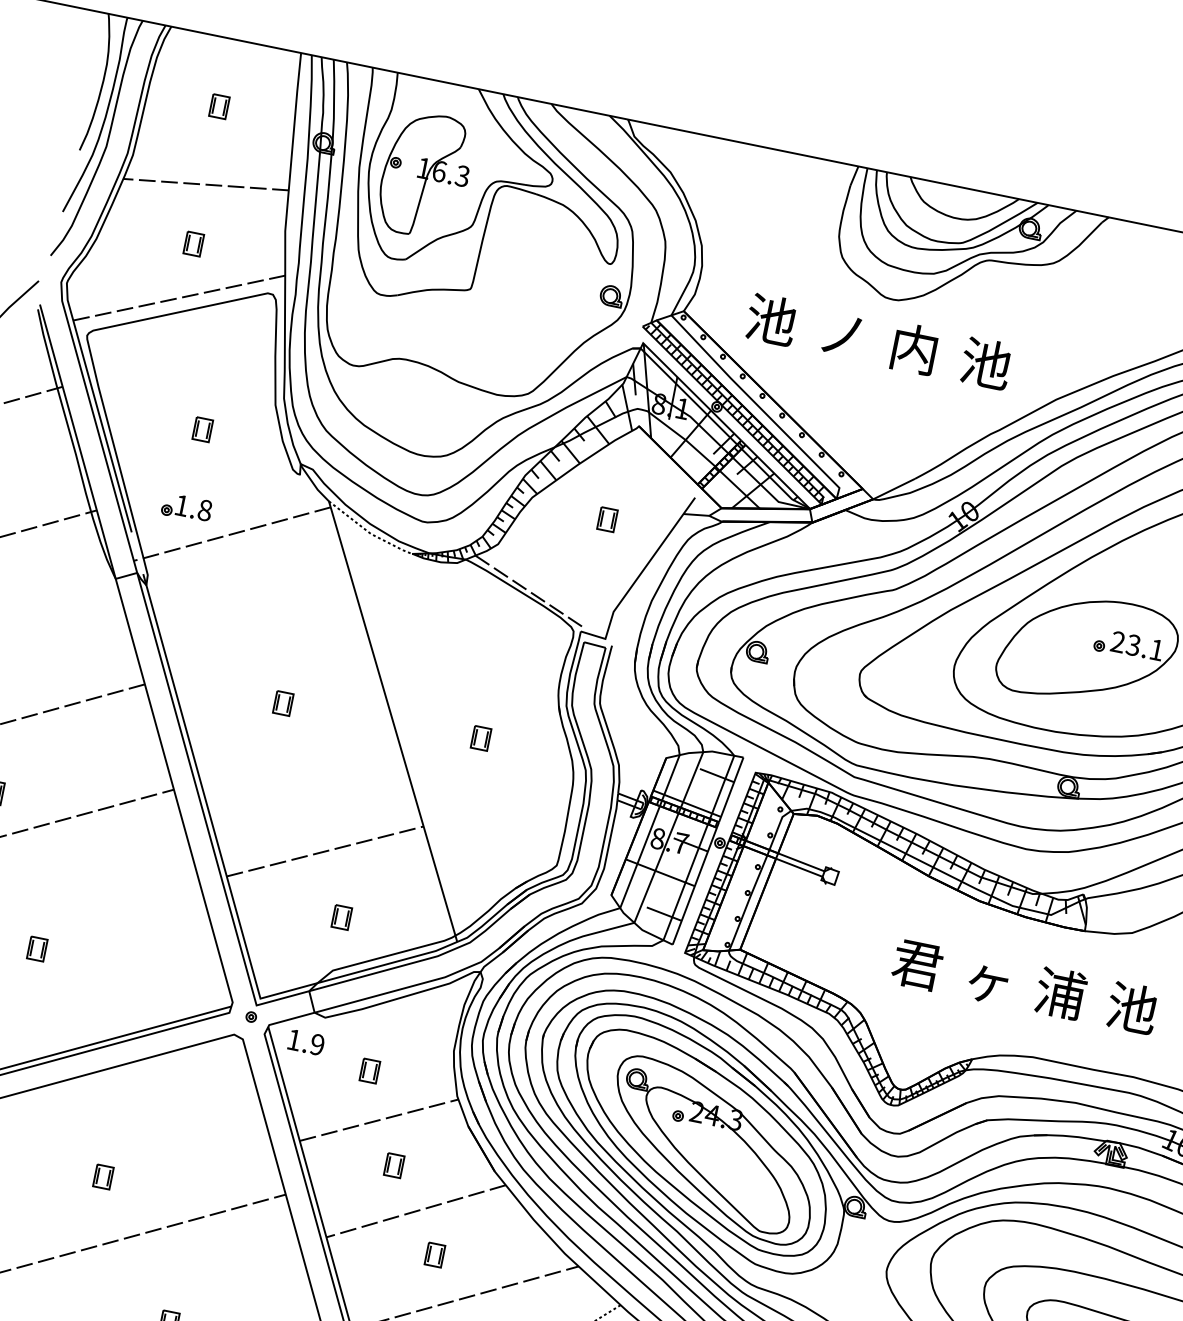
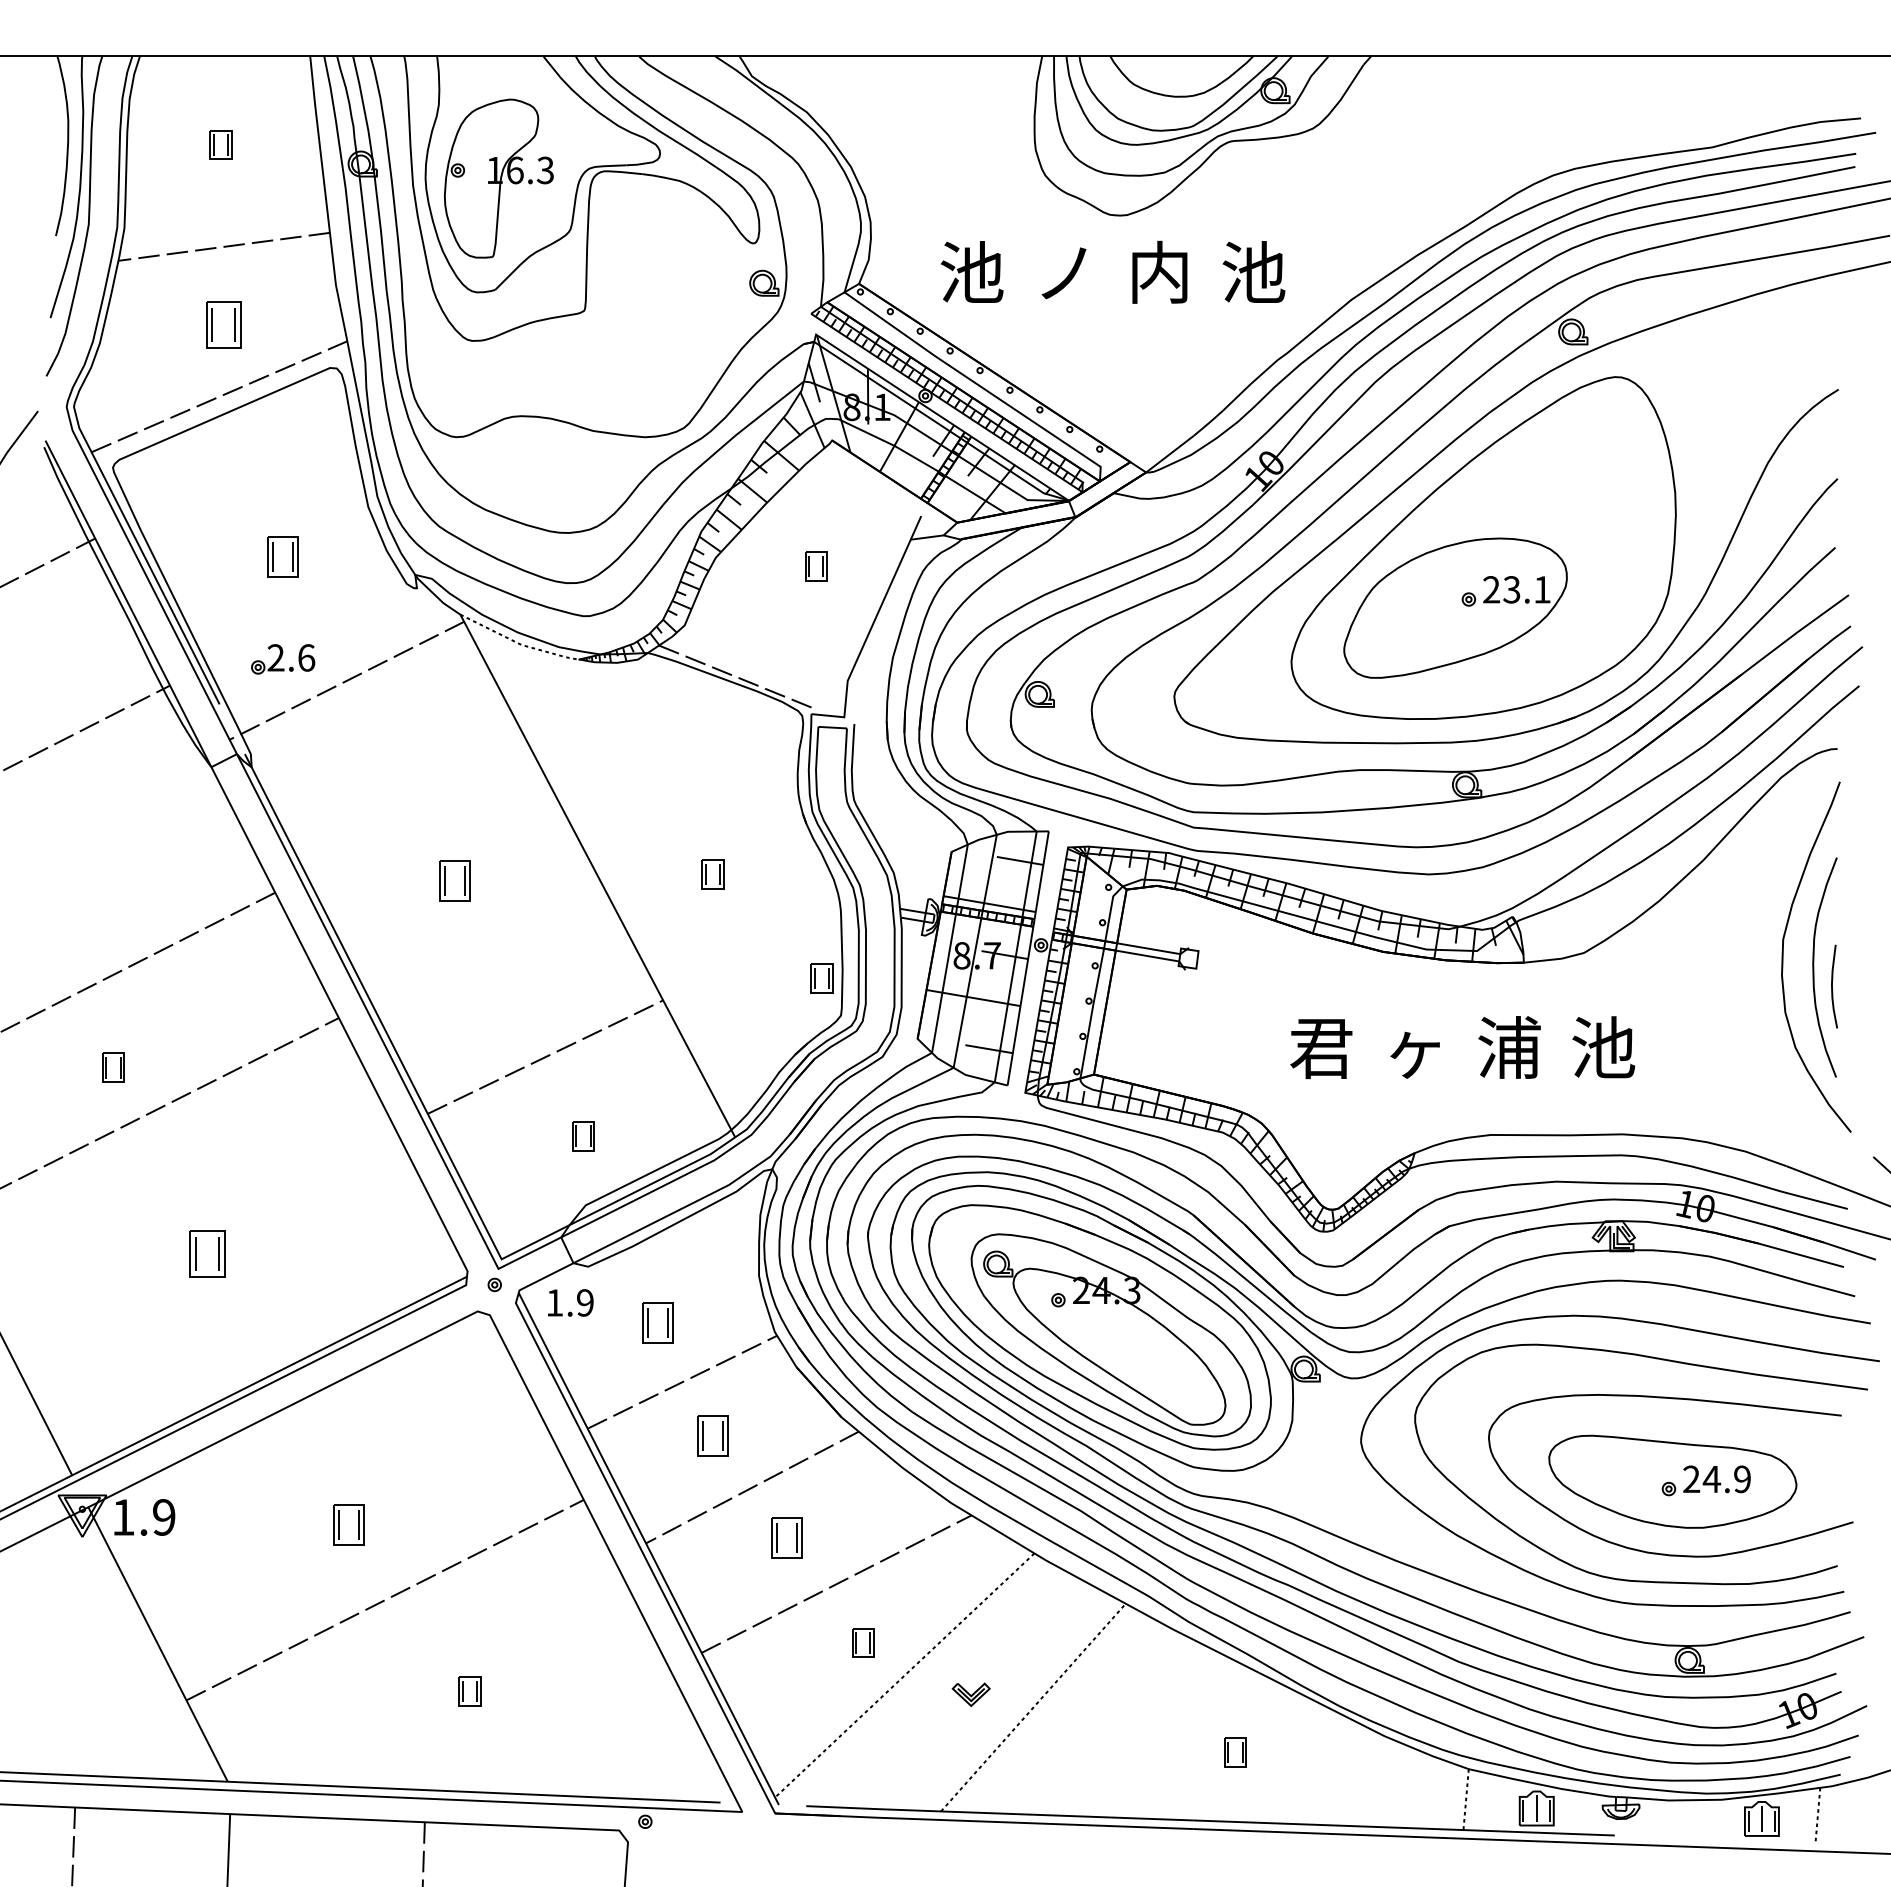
part: (193, 243) -> (223, 324), size x1.6
part: (202, 429) -> (282, 556), size x1.4
text: (193, 507) -> (291, 657), 1.8 -> 2.6
part: (283, 703) -> (454, 881), size x1.4
part: (547, 834) -> (821, 978), added
part: (37, 948) -> (207, 1253), size x1.6
part: (369, 1070) -> (657, 1322), size x1.4
part: (393, 1165) -> (712, 1435), size x1.4
part: (103, 1177) -> (349, 1524), size x1.4
part: (435, 1254) -> (787, 1537), size x1.4

